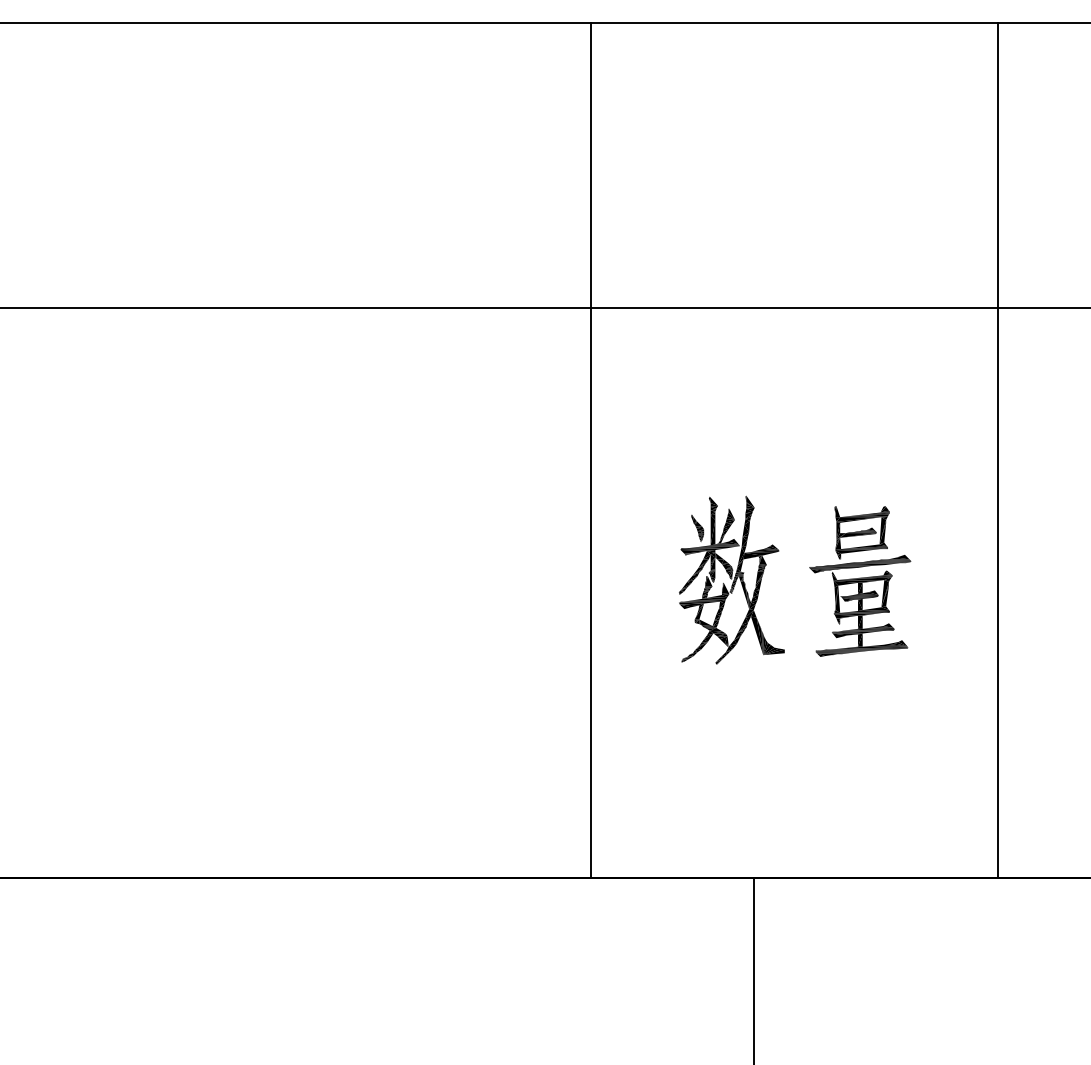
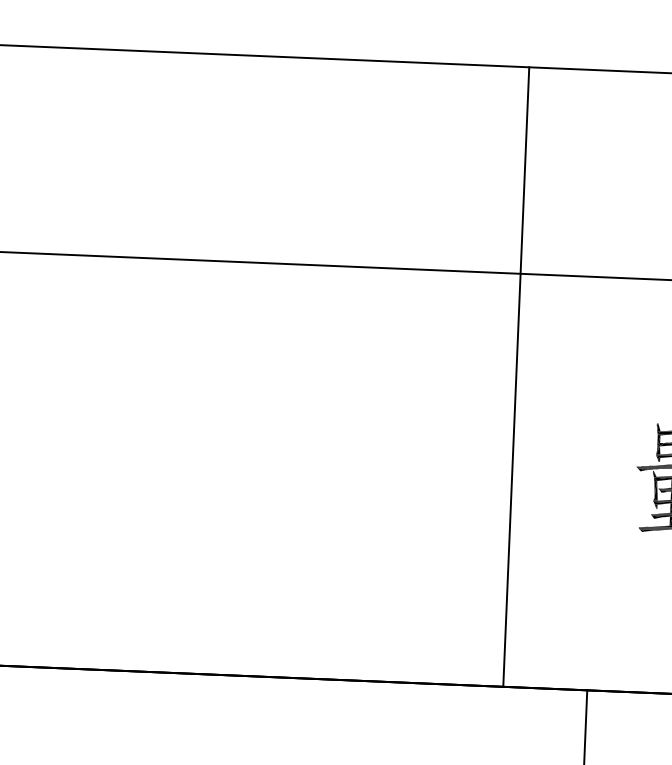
line: (590, 450) -> (515, 377), moved
part: (731, 579) -> (580, 473), removed

